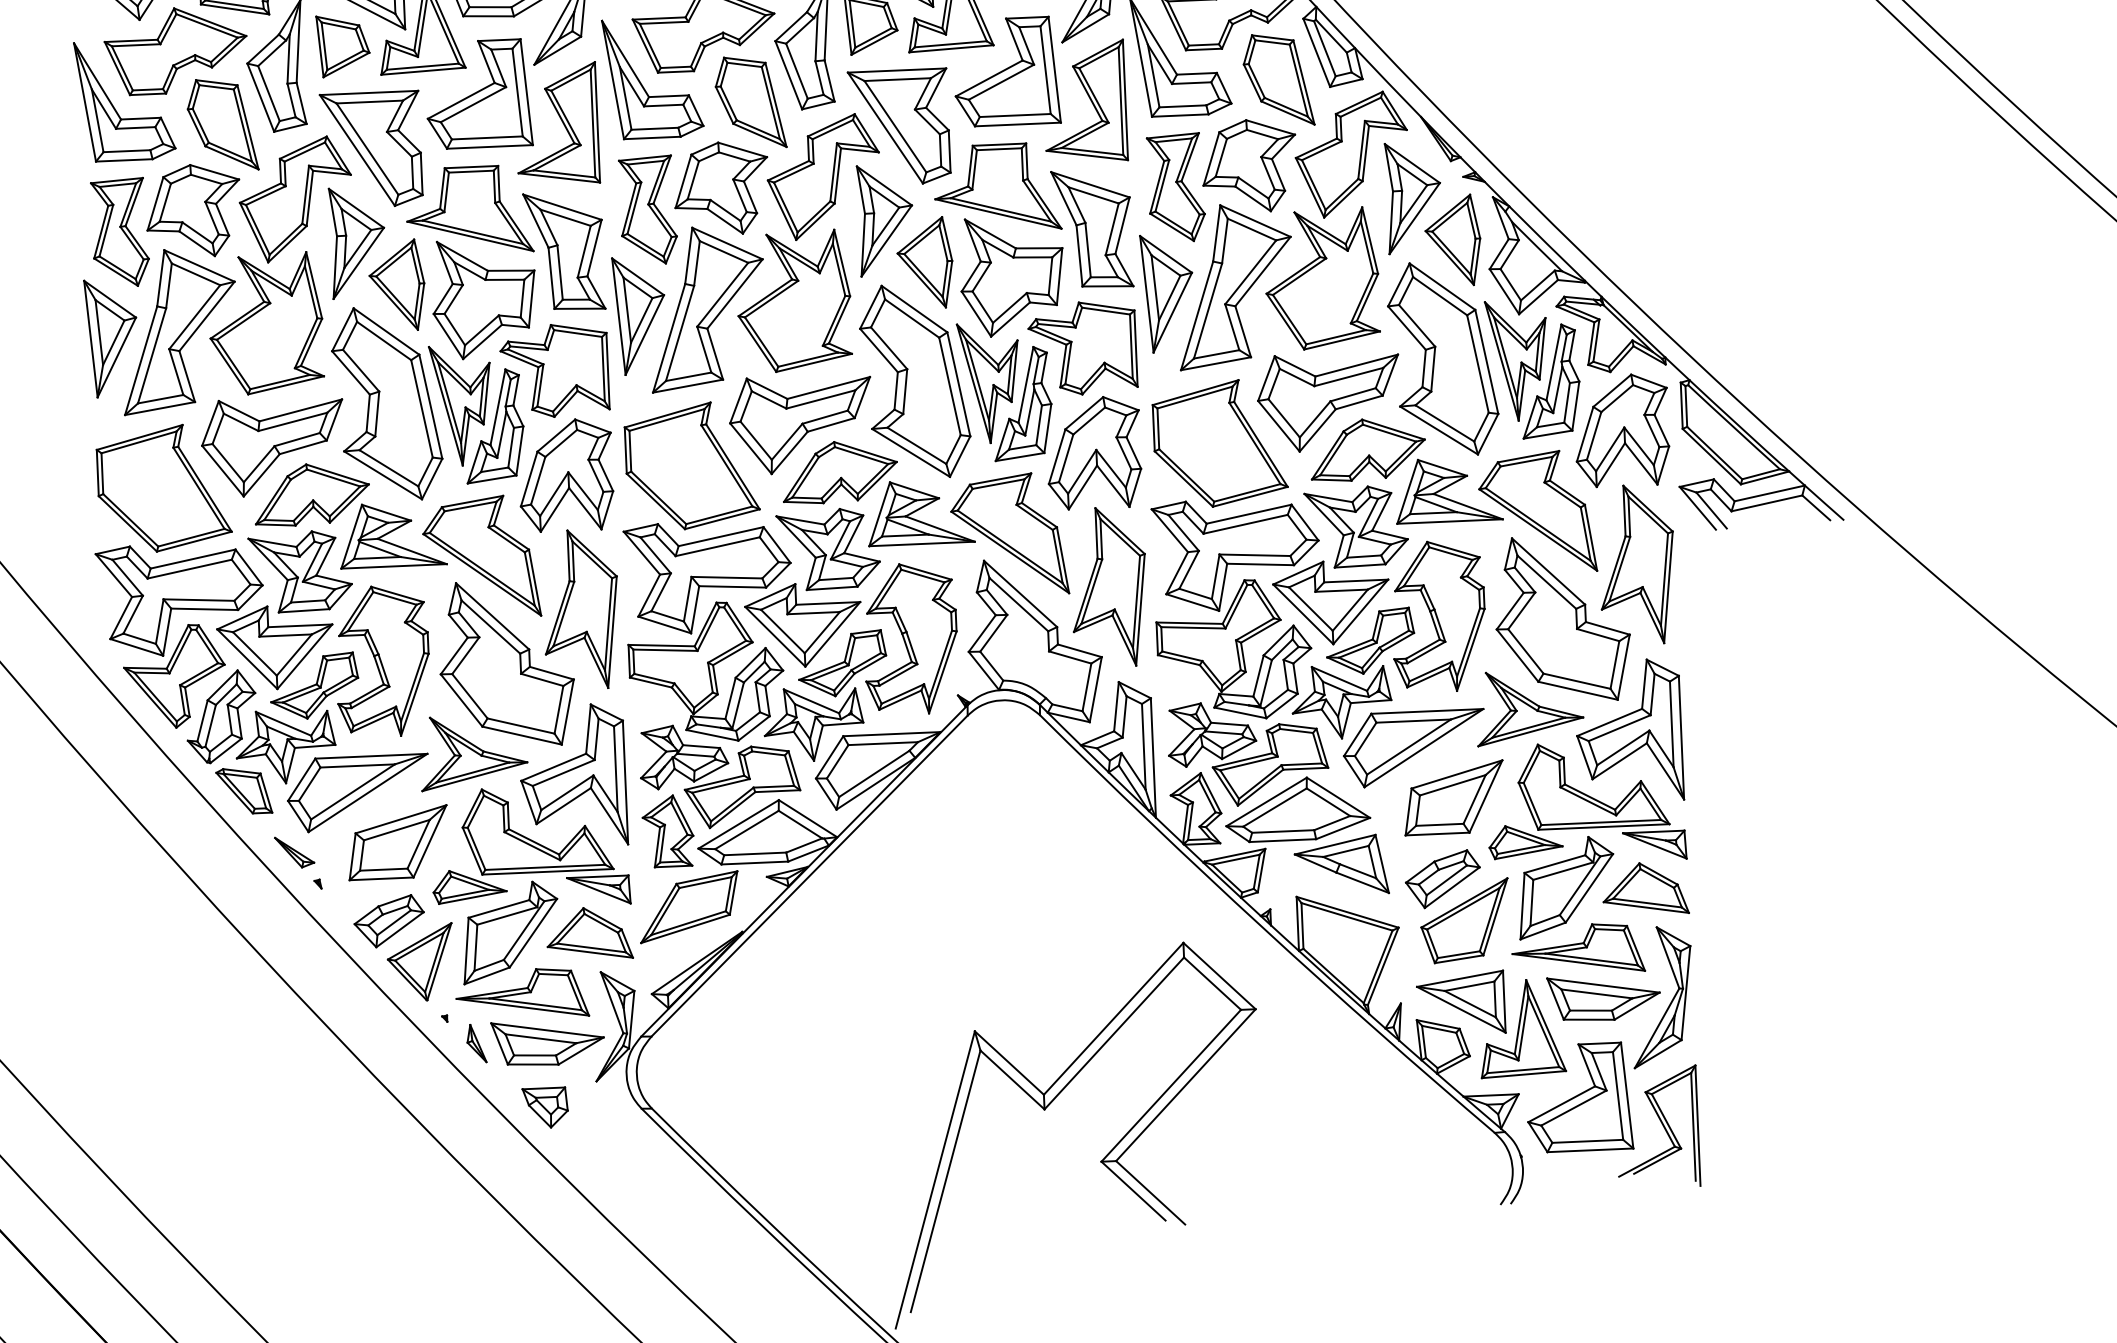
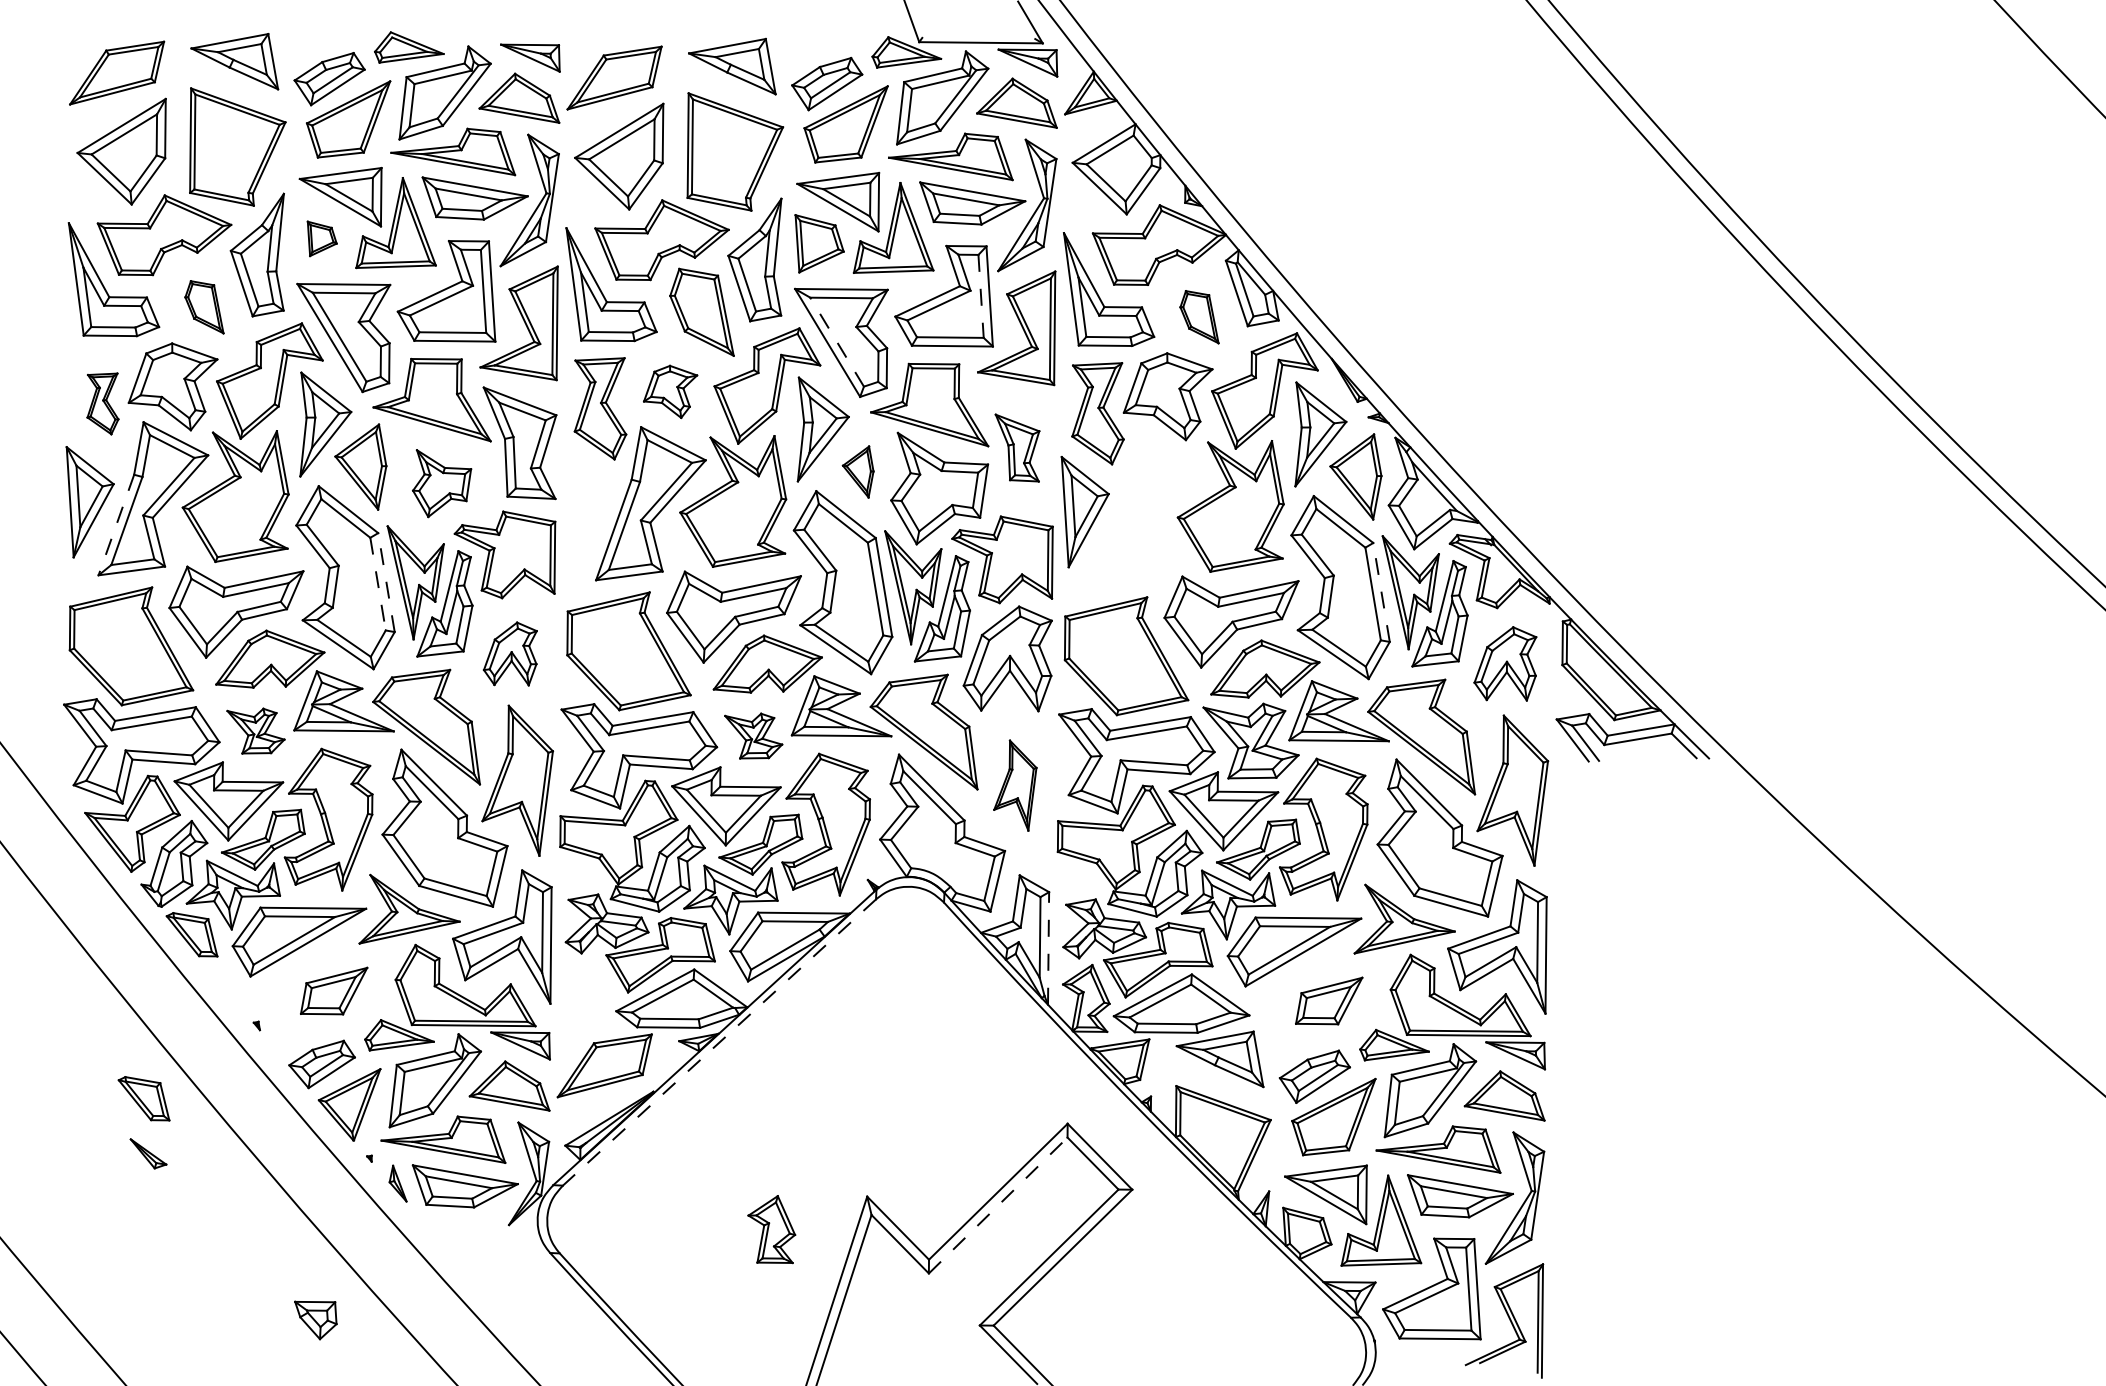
part: (343, 45) -> (322, 238), size x0.6
line: (1046, 70) -> (981, 296), solid -> dashed
part: (1278, 79) -> (1199, 316), size x0.6
part: (222, 124) -> (204, 306), size x0.6
line: (895, 127) -> (837, 342), solid -> dashed
part: (721, 188) -> (670, 391), size x0.6
part: (1092, 228) -> (1017, 447), size x0.6
part: (119, 232) -> (102, 403), size x0.6
part: (924, 262) -> (857, 471), size x0.6
part: (1234, 285) -> (1148, 508), removed
part: (483, 298) -> (441, 483), size x0.6
part: (639, 315) -> (587, 507), removed
line: (1486, 360) -> (1381, 591), solid -> dashed
line: (141, 361) -> (116, 525), solid -> dashed
line: (430, 406) -> (386, 582), solid -> dashed
line: (422, 409) -> (378, 584), solid -> dashed
part: (1622, 430) -> (1505, 663), size x0.7
part: (566, 475) -> (510, 653), size x0.6
part: (828, 548) -> (753, 735), size x0.6
part: (300, 570) -> (255, 730), size x0.6
part: (1109, 587) -> (1015, 785), size x0.6
line: (1153, 756) -> (1048, 947), solid -> dashed
part: (1453, 797) -> (1328, 1000), size x0.7
part: (667, 831) -> (771, 1229), moved
part: (397, 842) -> (333, 990), size x0.7
part: (294, 851) -> (148, 1153), moved
line: (809, 876) -> (719, 1042), solid -> dashed
part: (201, 967) -> (143, 1098), added
line: (1114, 1033) -> (998, 1205), solid -> dashed
part: (545, 1107) -> (315, 1320), moved

